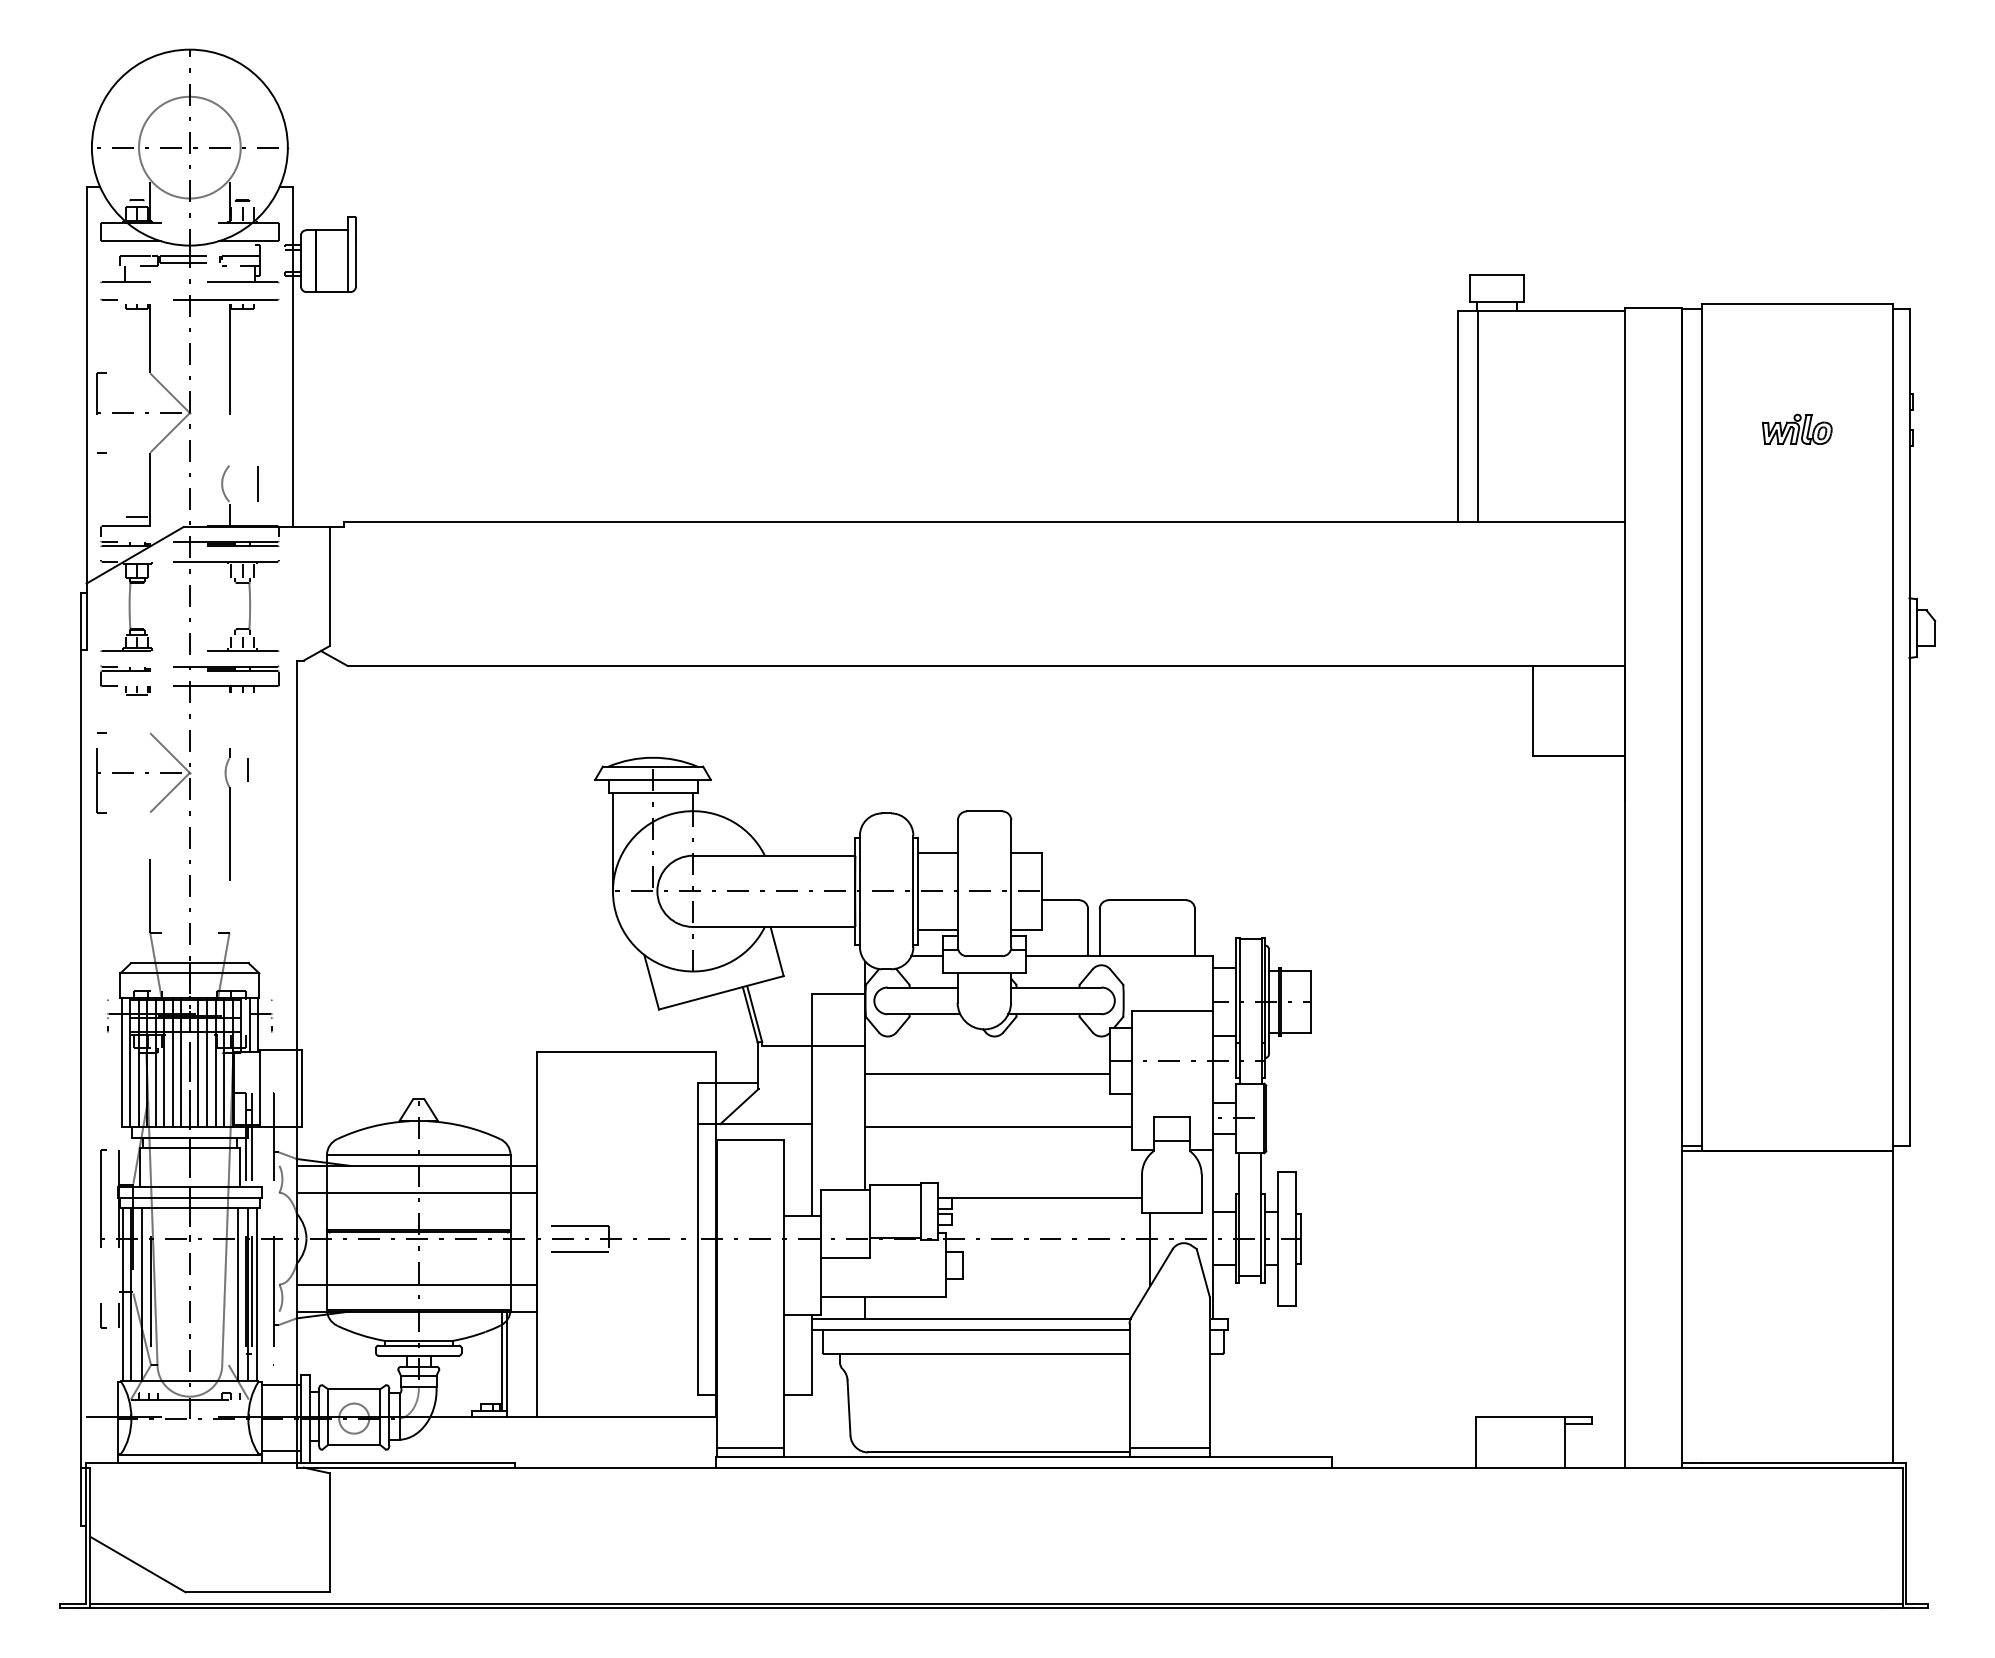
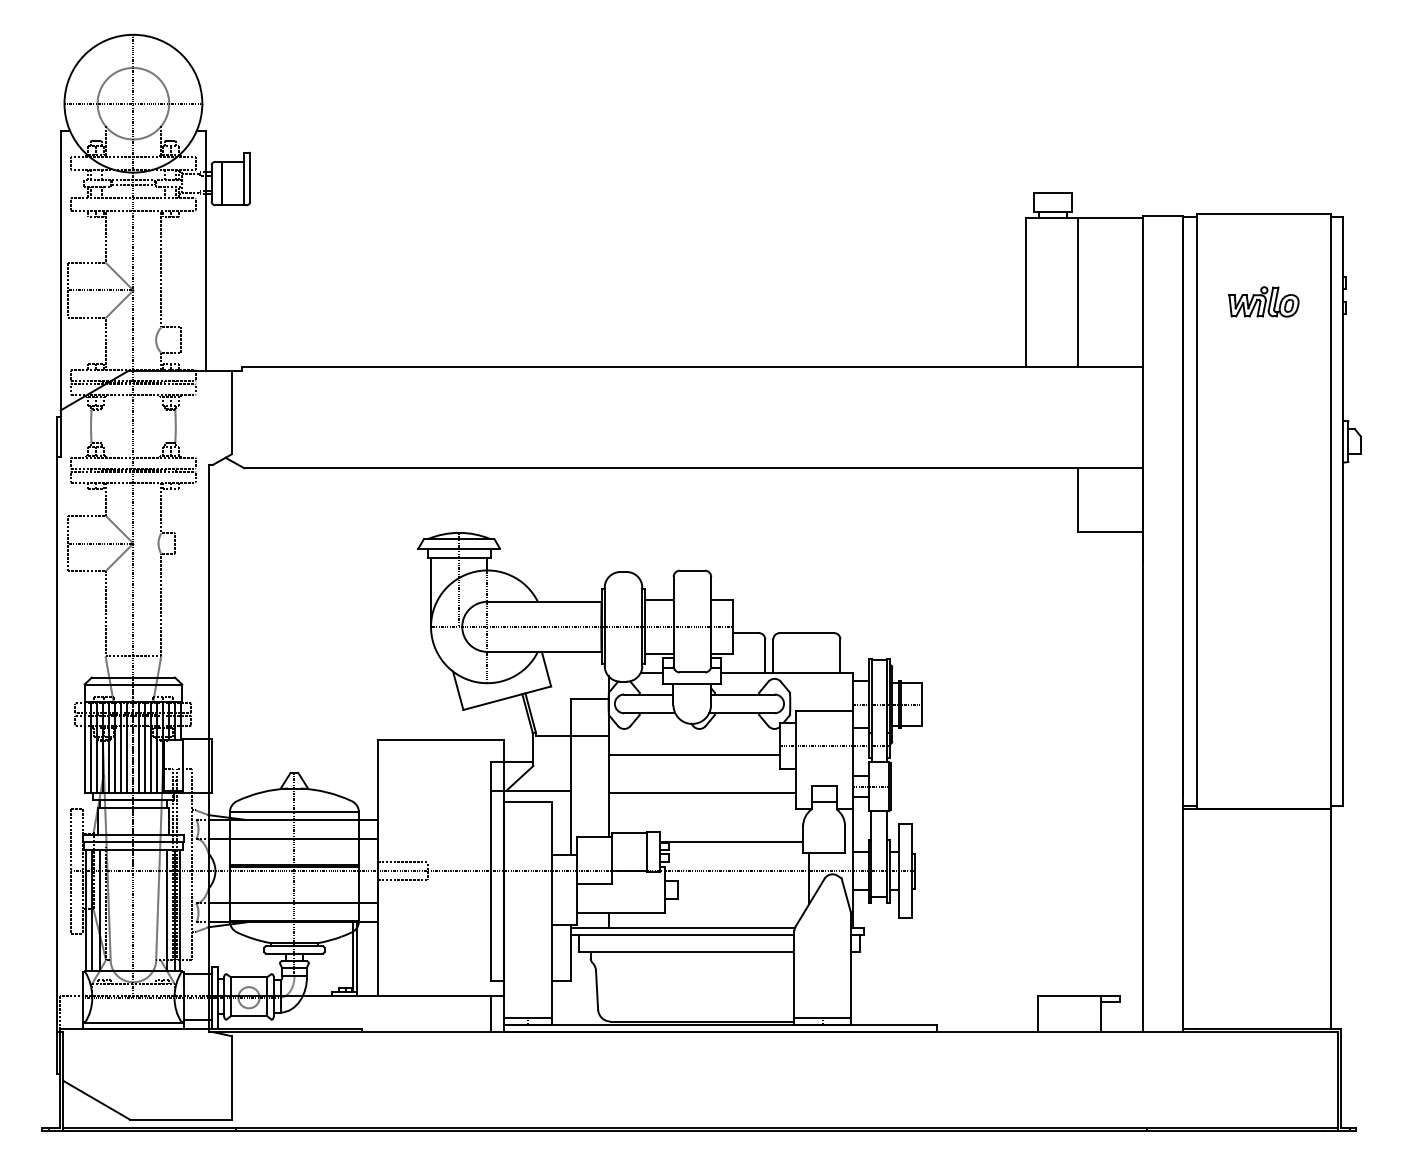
line: (1478, 415) -> (1078, 292), moved
part: (1797, 429) -> (1264, 301), size x1.43
line: (697, 1441) -> (490, 1013), added

